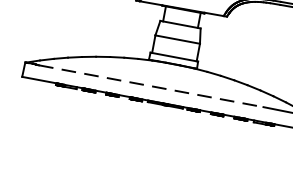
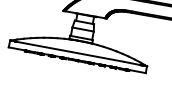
line: (151, 85) -> (70, 51), dashed -> solid

